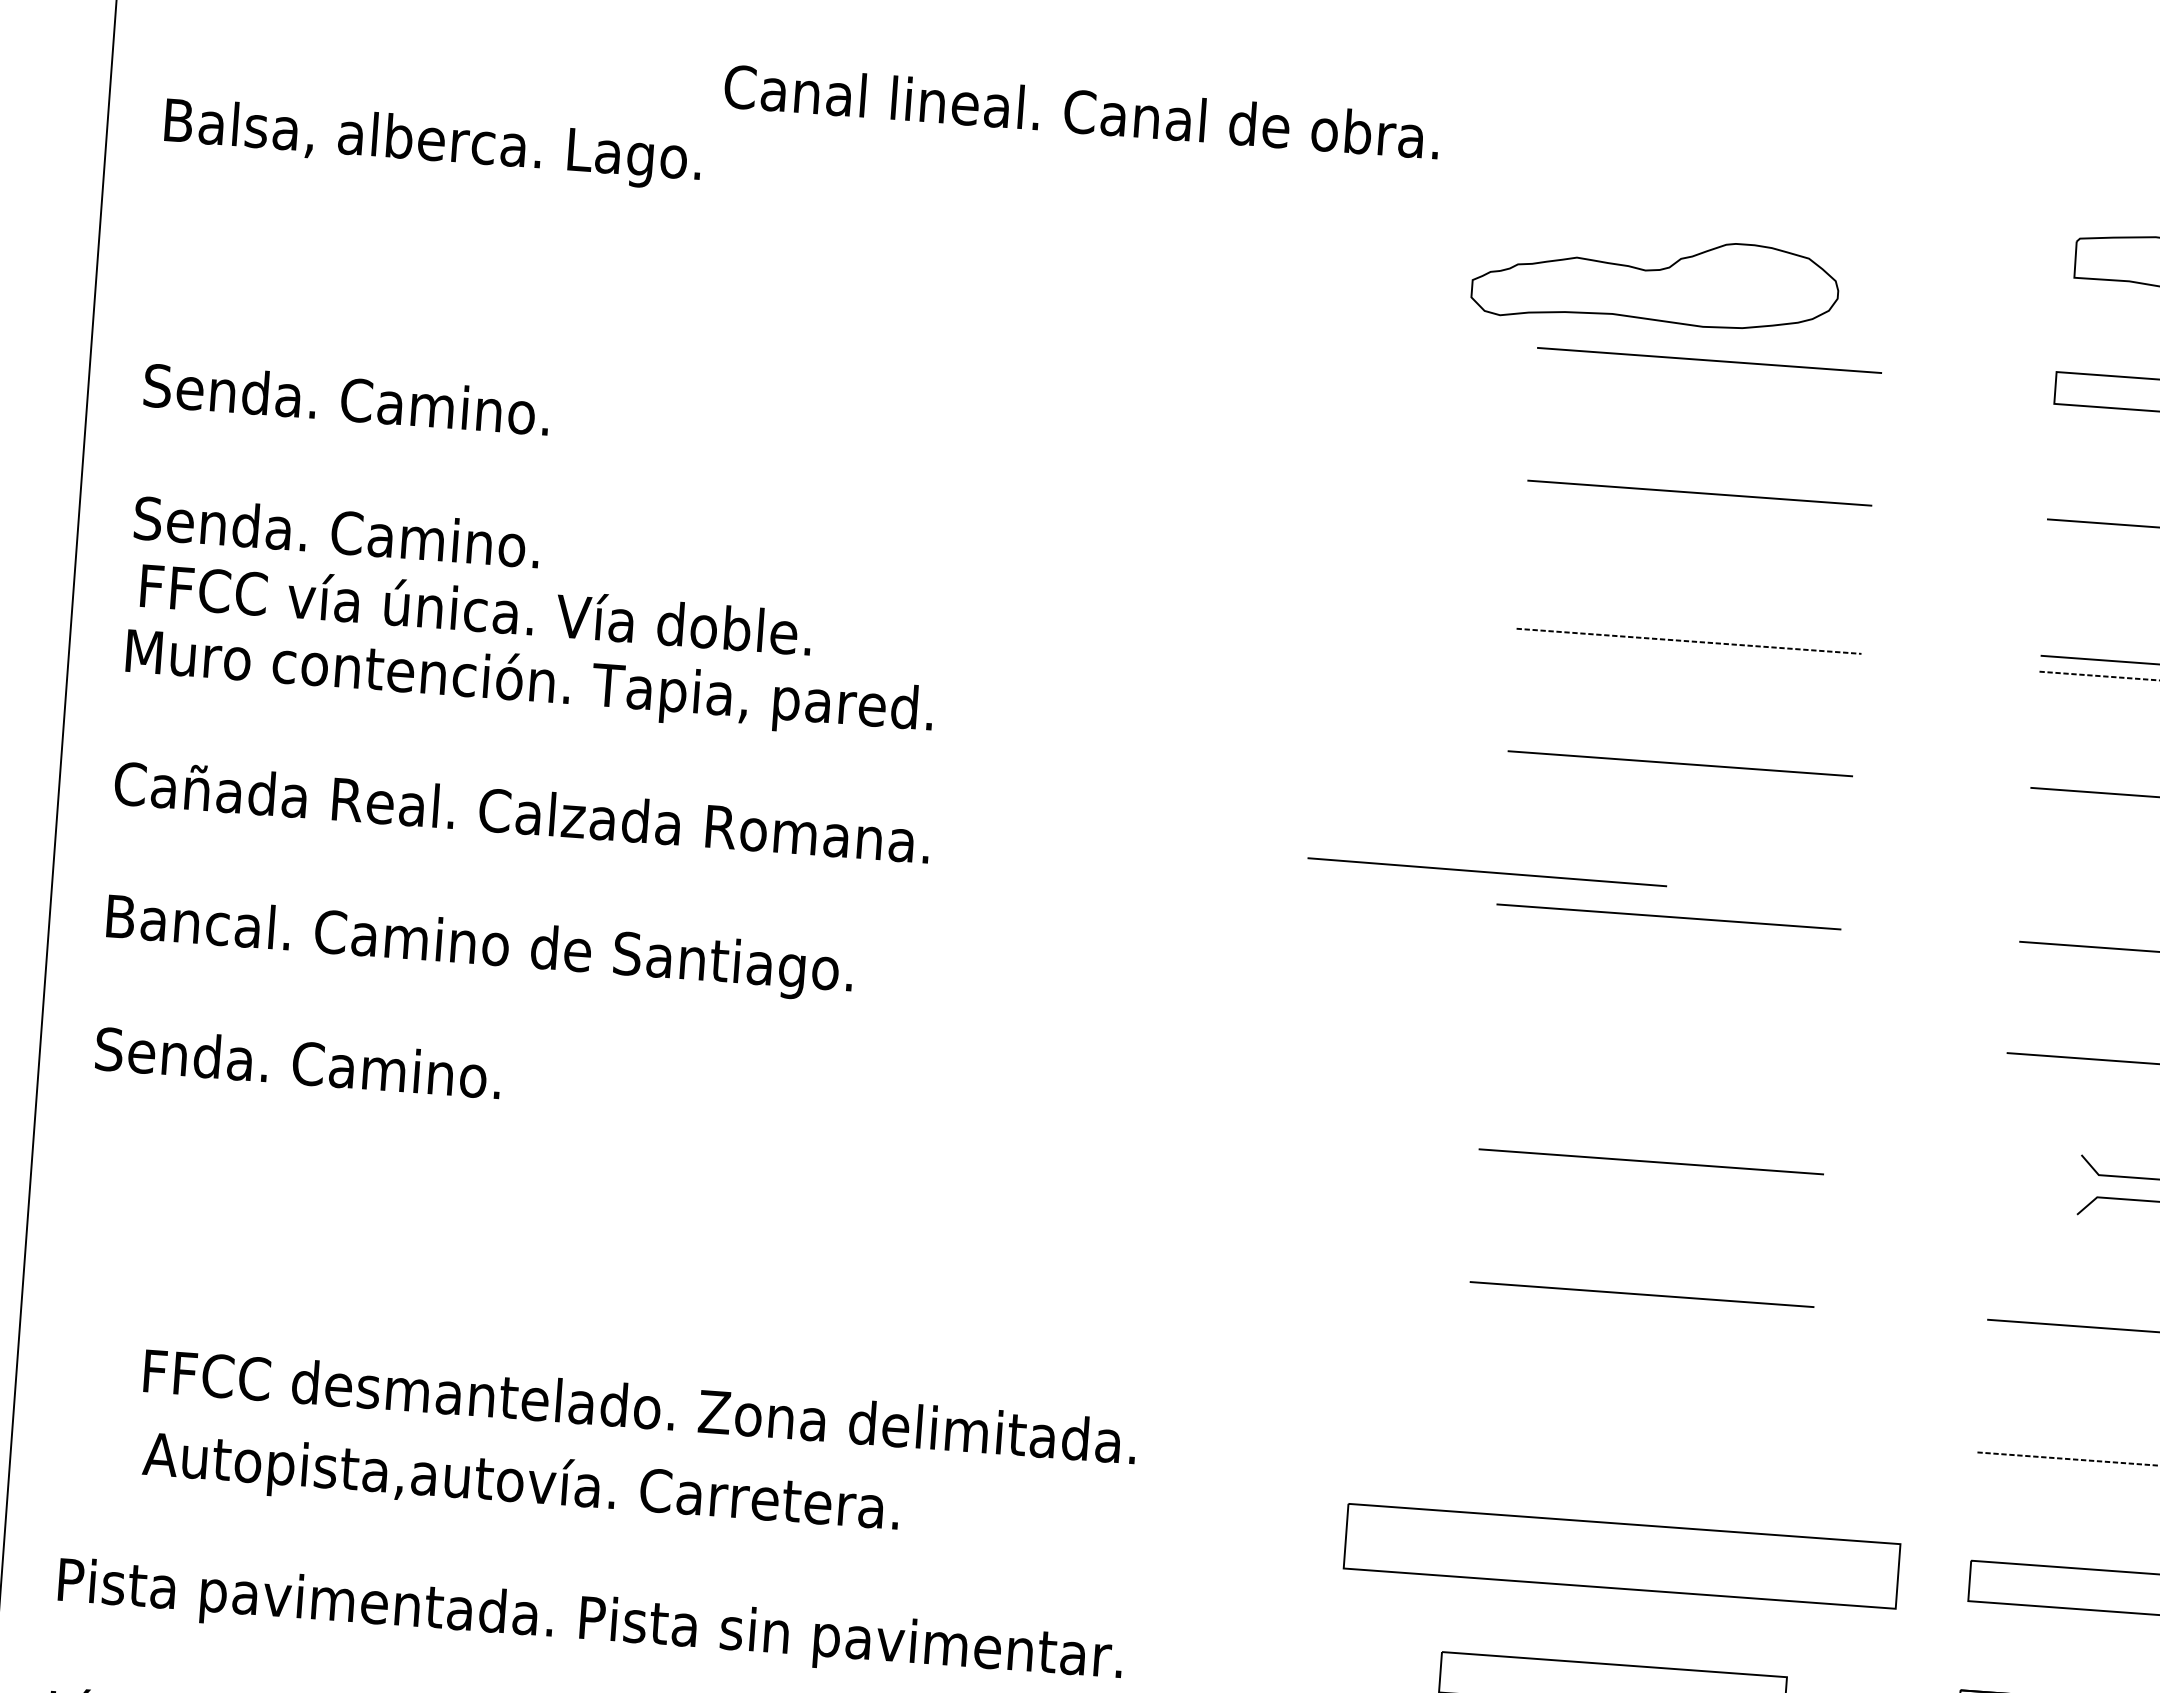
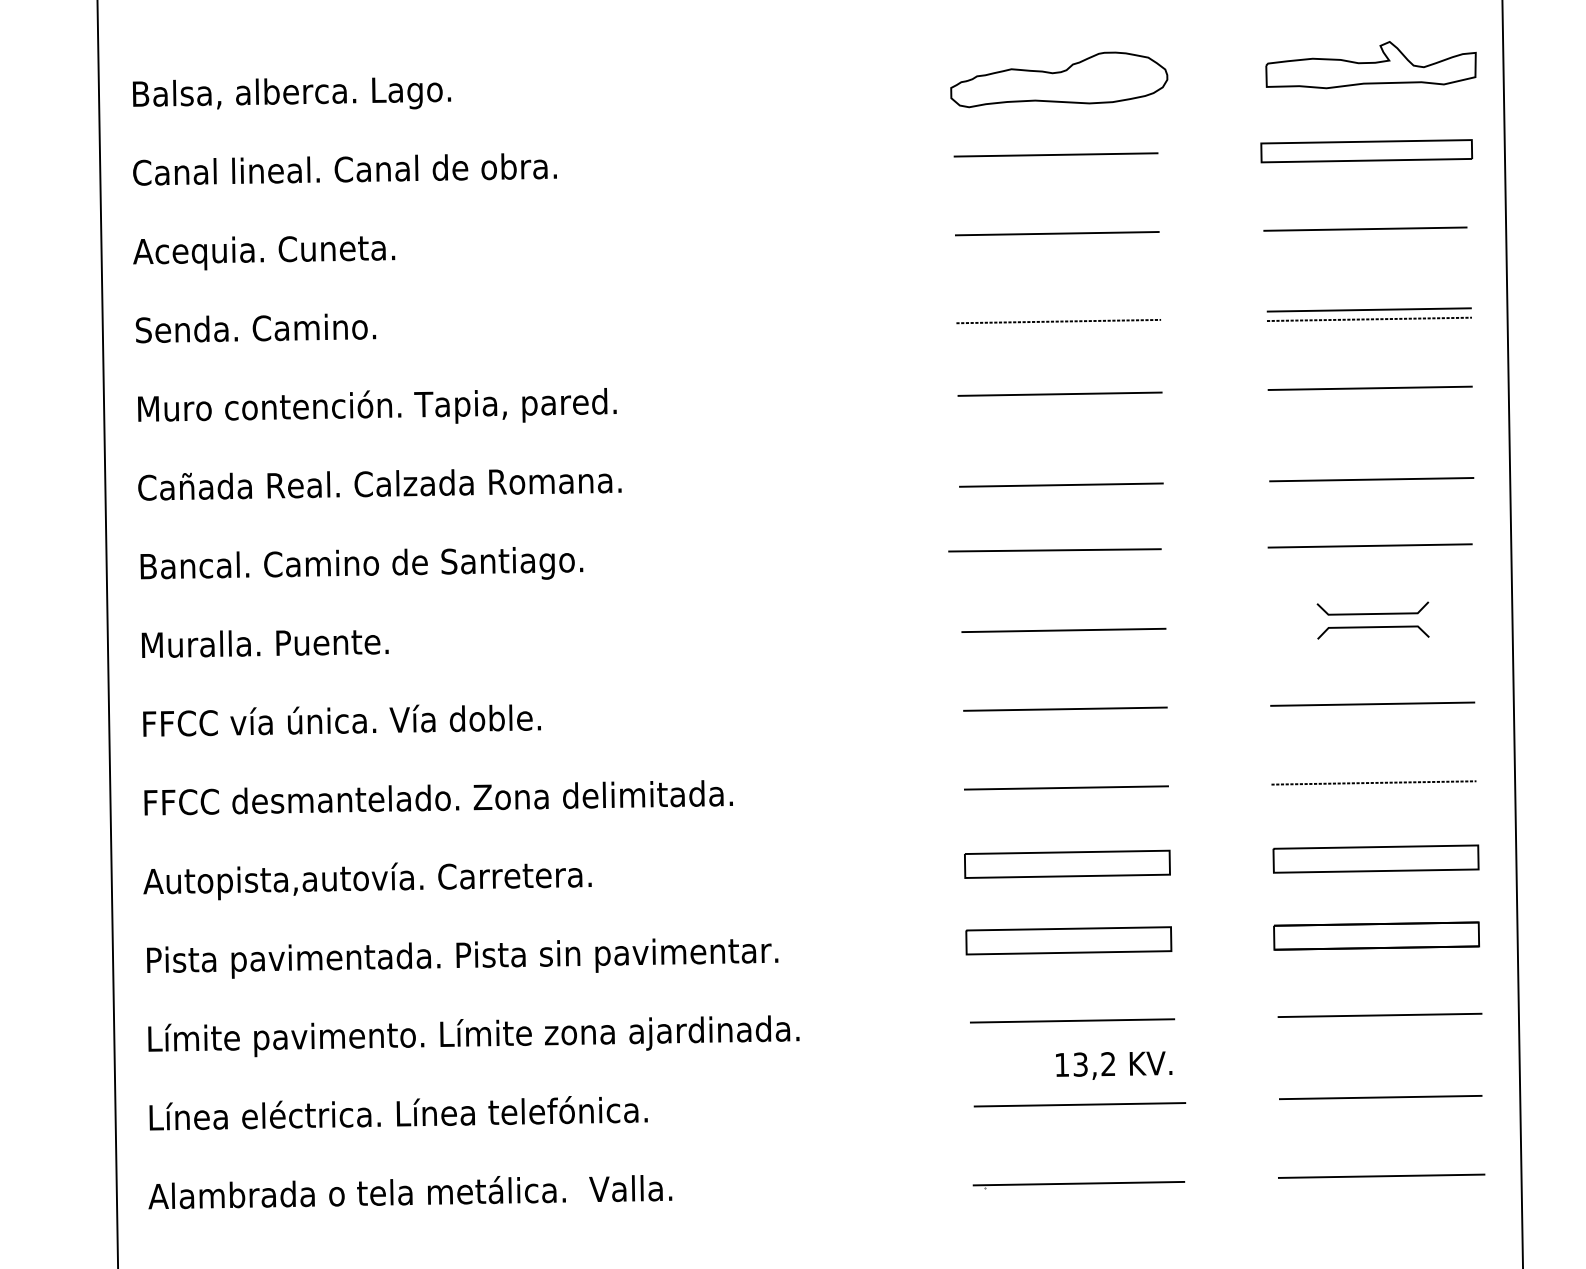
text: (1081, 112) -> (344, 169), moved
part: (1656, 282) -> (1059, 79), moved
text: (362, 405) -> (264, 252), Senda. Camino. -> Acequia. Cuneta.
text: (475, 609) -> (341, 720), moved
line: (1486, 872) -> (1054, 550), moved
text: (304, 1063) -> (264, 643), Senda. Camino. -> Muralla. Puente.
text: (640, 1405) -> (438, 797), moved
line: (1632, 1426) -> (1066, 787), added
text: (520, 1486) -> (367, 881), moved
part: (1622, 1554) -> (1067, 863), size x0.62

